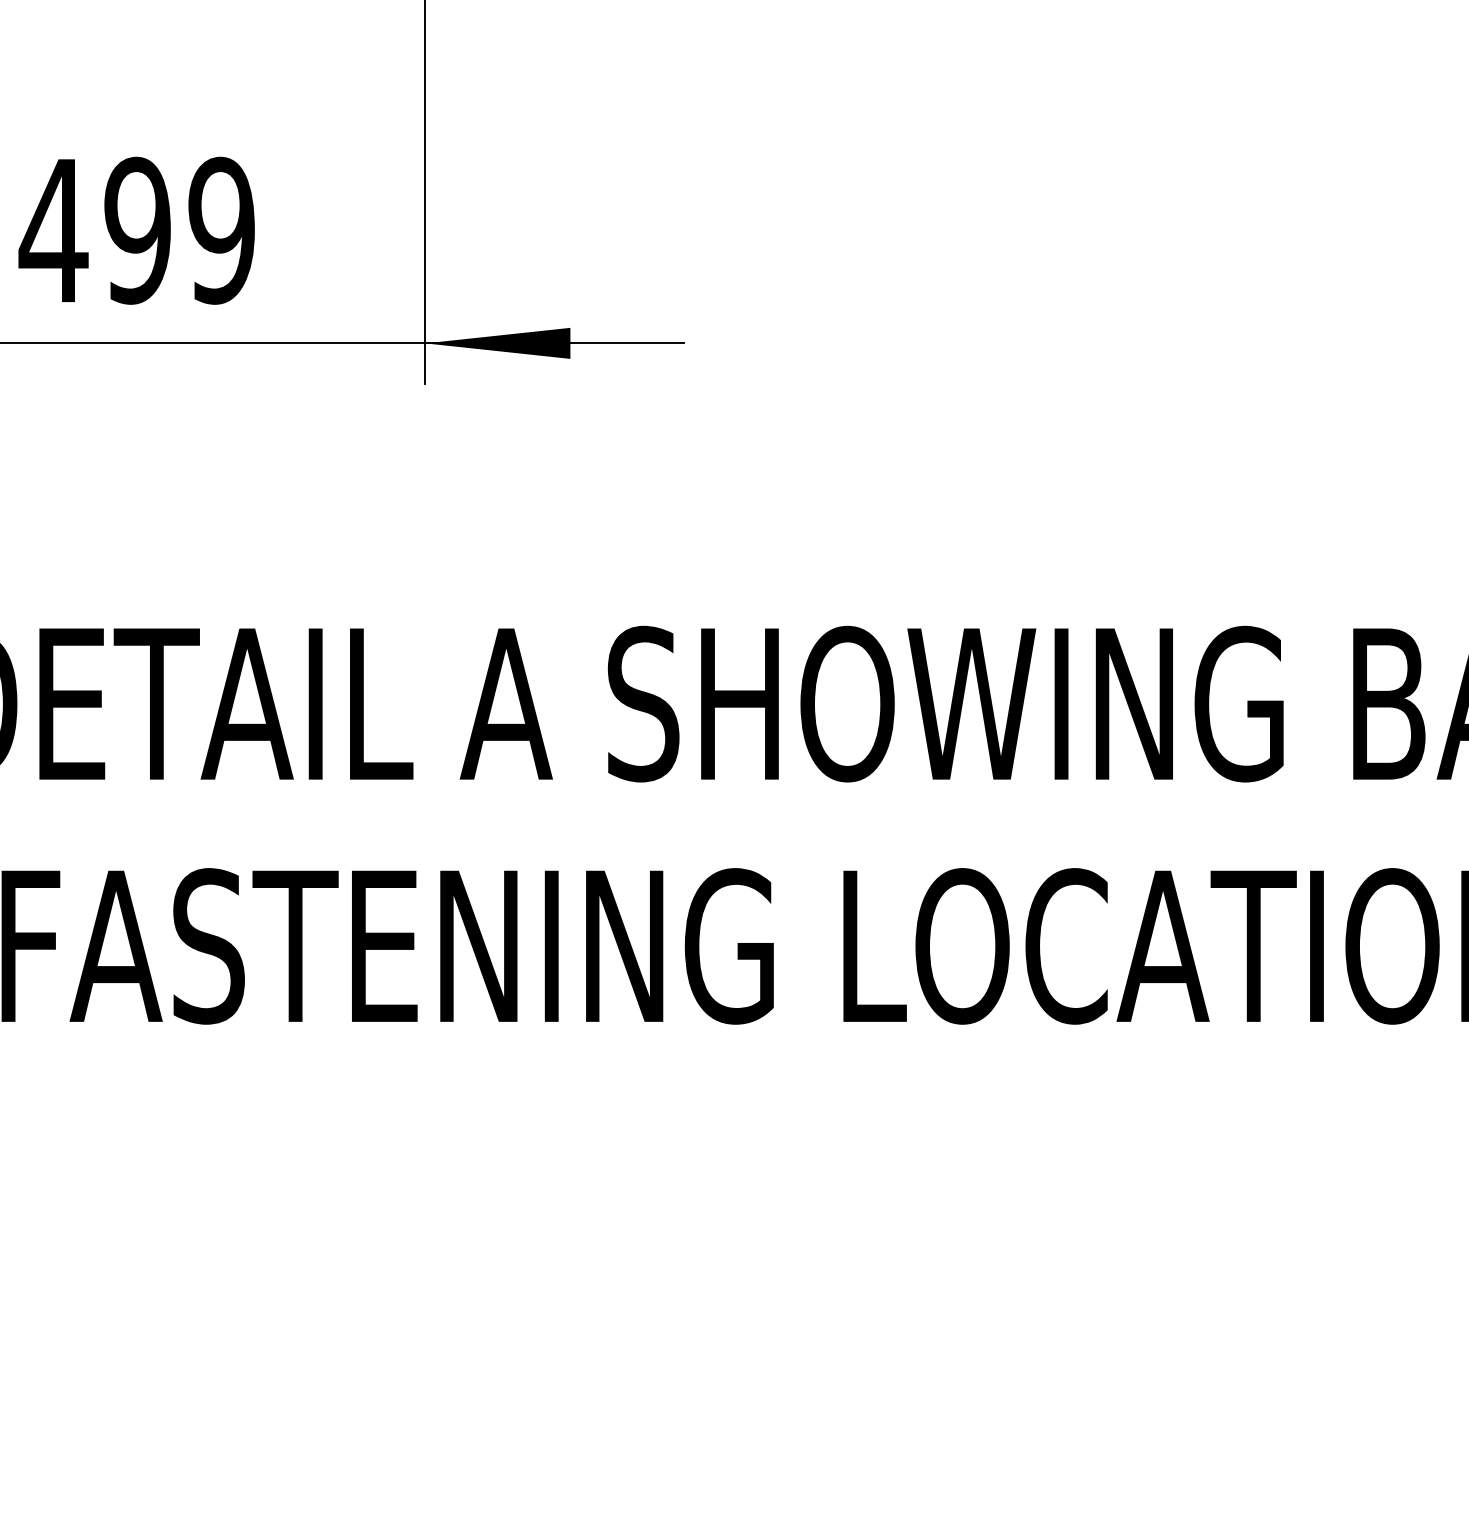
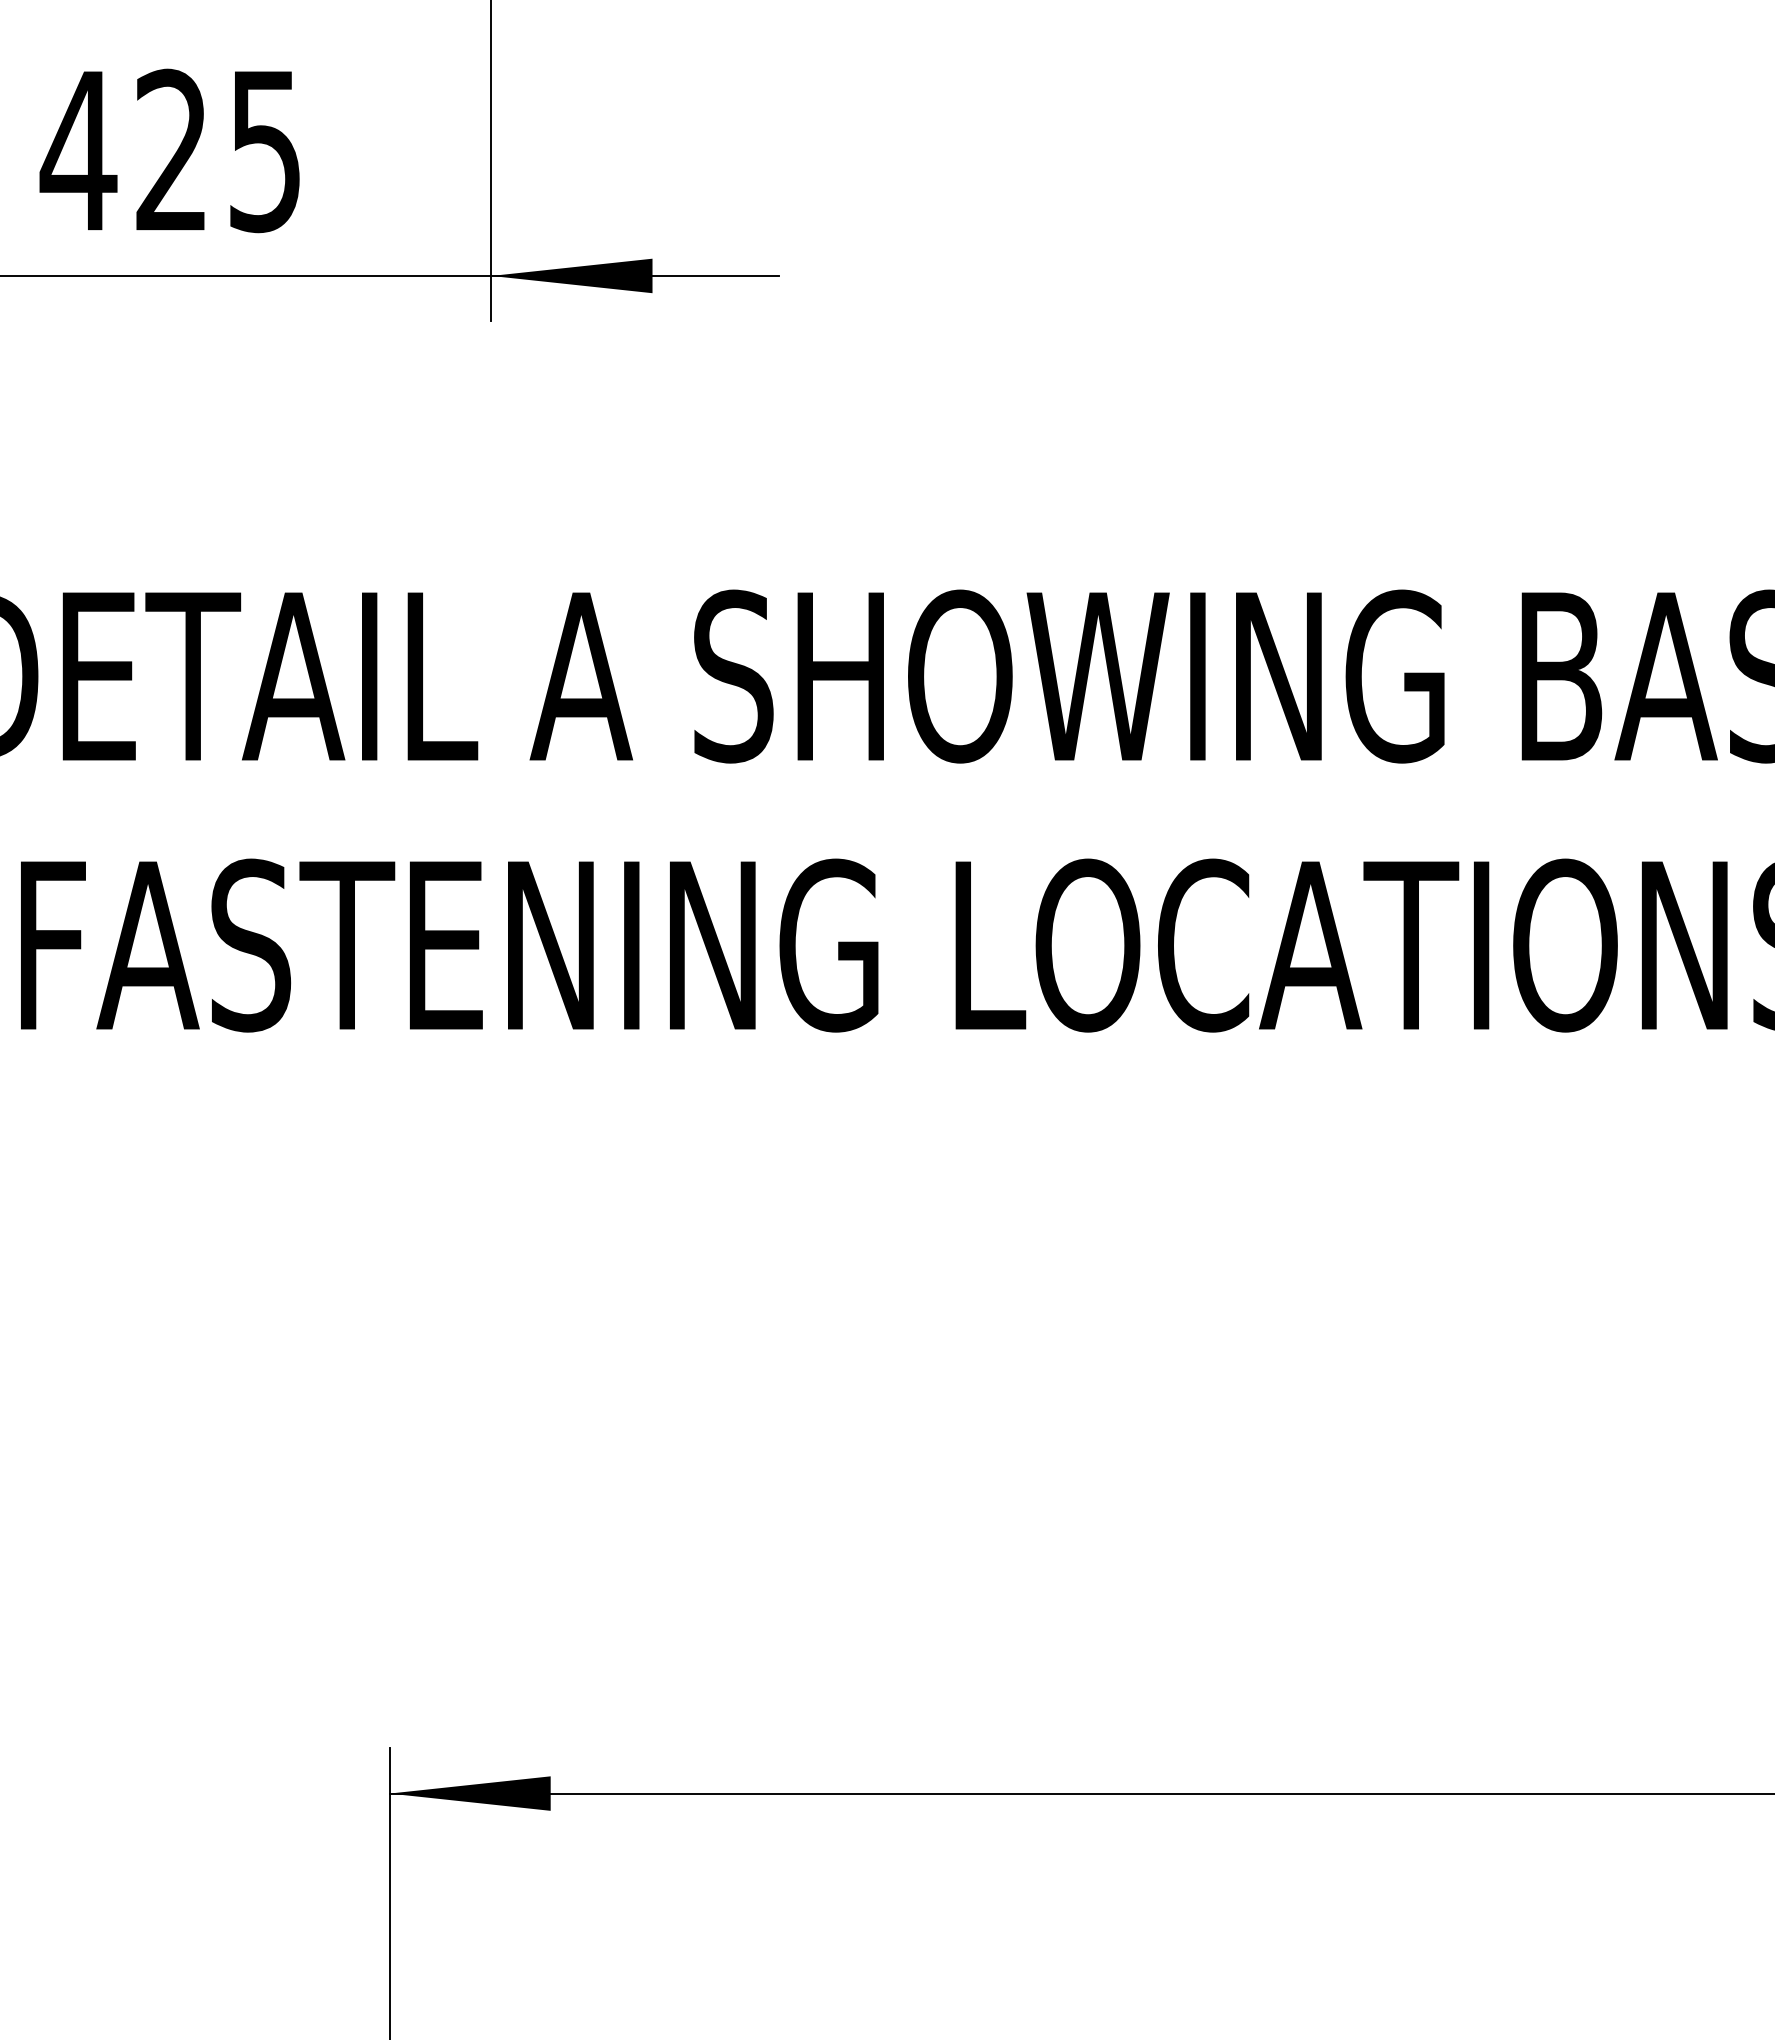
text: (179, 230) -> (218, 150), 499 -> 425

